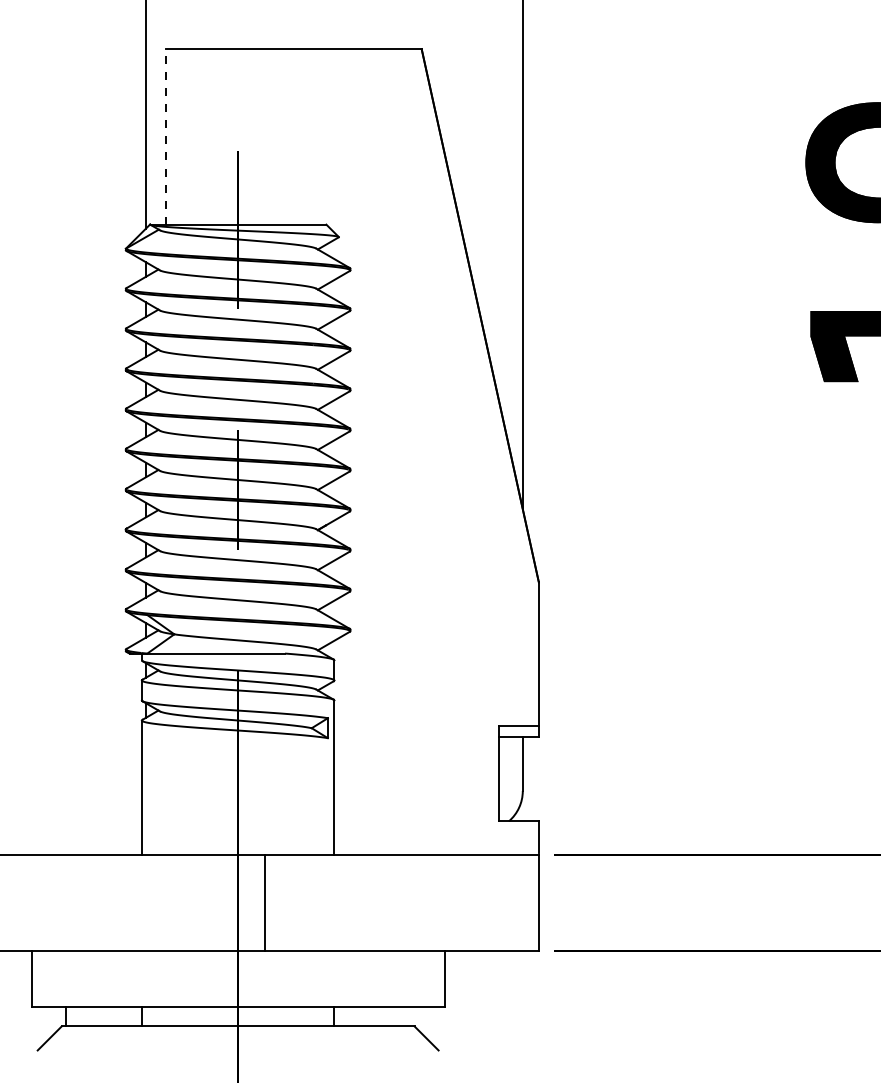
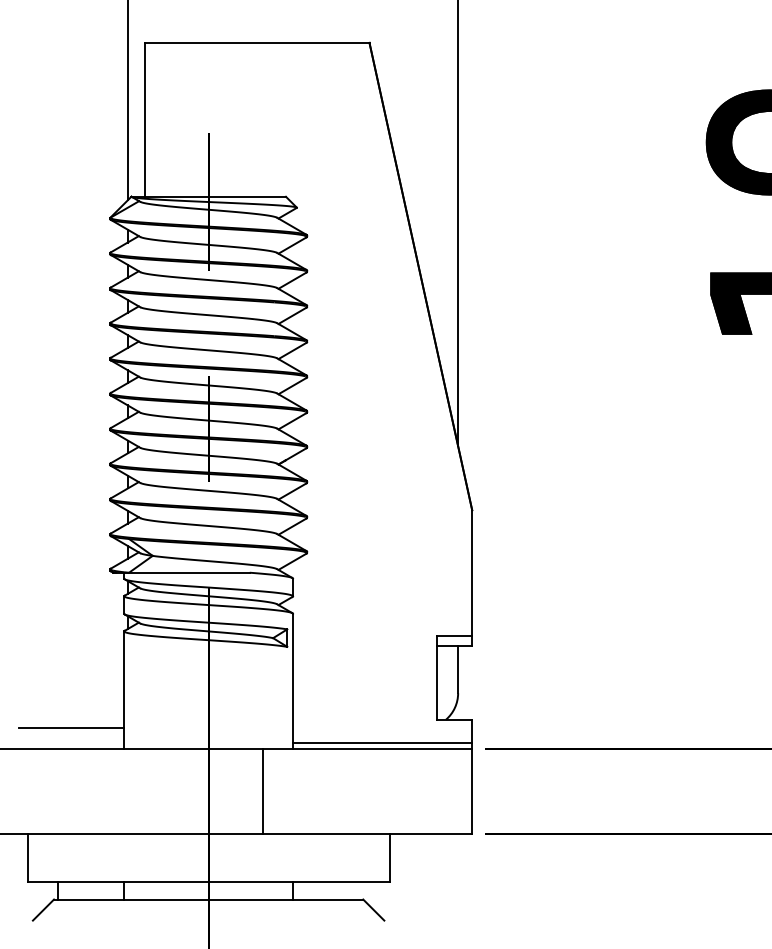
line: (166, 136) -> (145, 119), dashed -> solid
line: (81, 831) -> (71, 728), added
line: (436, 848) -> (382, 743), added
line: (264, 903) -> (262, 791), moved

